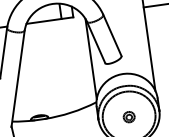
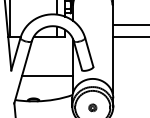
line: (55, 79) -> (47, 76), added

